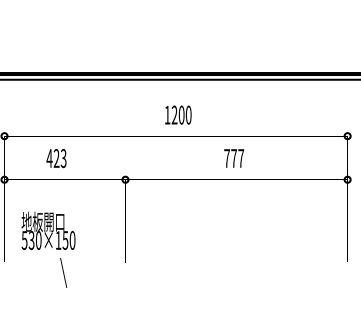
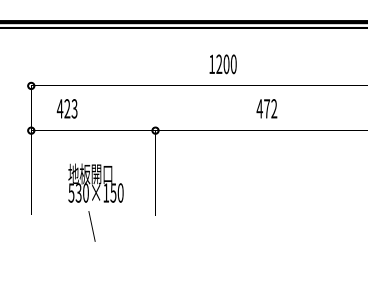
text: (178, 114) -> (223, 63), moved
text: (56, 158) -> (67, 108), moved
text: (233, 158) -> (266, 108), 777 -> 472
text: (48, 230) -> (95, 182), moved

